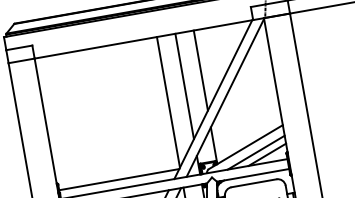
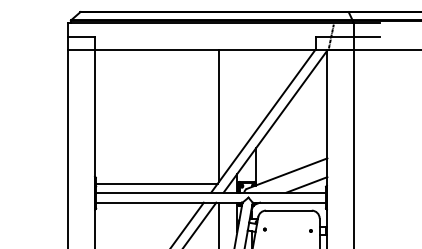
line: (201, 70) -> (256, 90), removed
line: (184, 85) -> (237, 102), removed
line: (256, 152) -> (296, 180), removed

